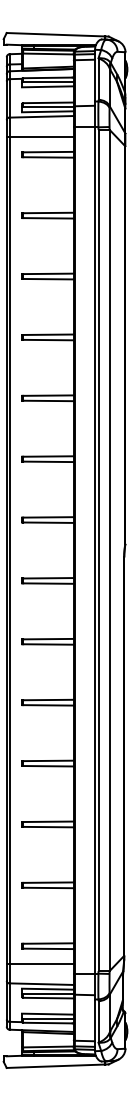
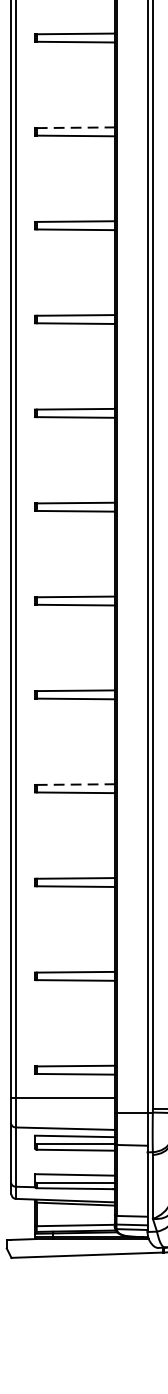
line: (48, 334) -> (75, 127), solid -> dashed
line: (48, 760) -> (75, 783), solid -> dashed

